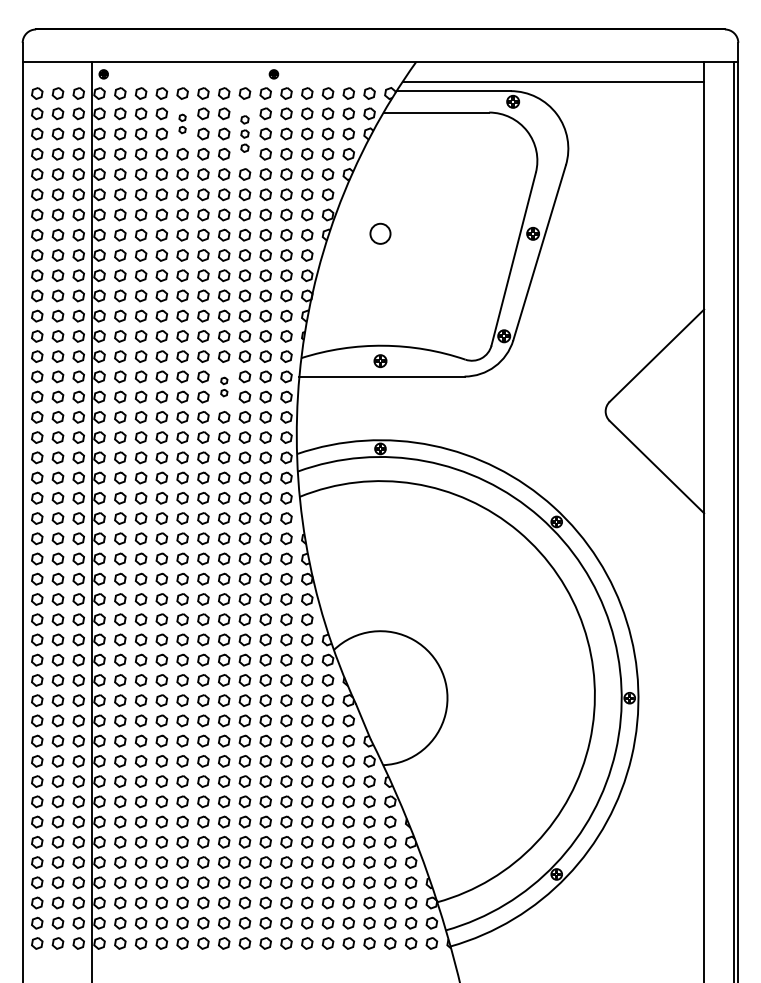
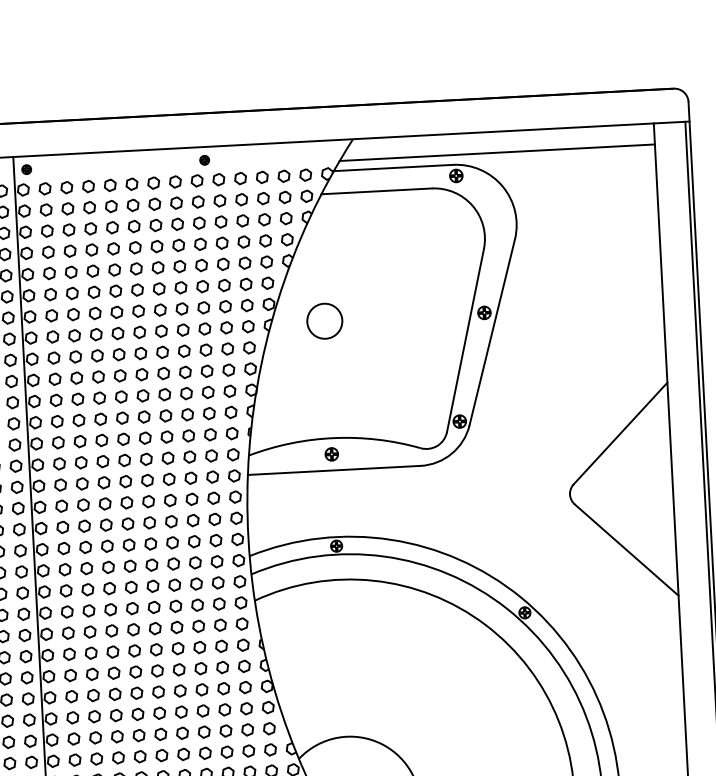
part: (182, 123) -> (111, 216), size x1.67
part: (244, 133) -> (177, 223), size x1.43
circle: (380, 233) -> (324, 320), size x1.67
part: (224, 386) -> (170, 489), size x1.67

